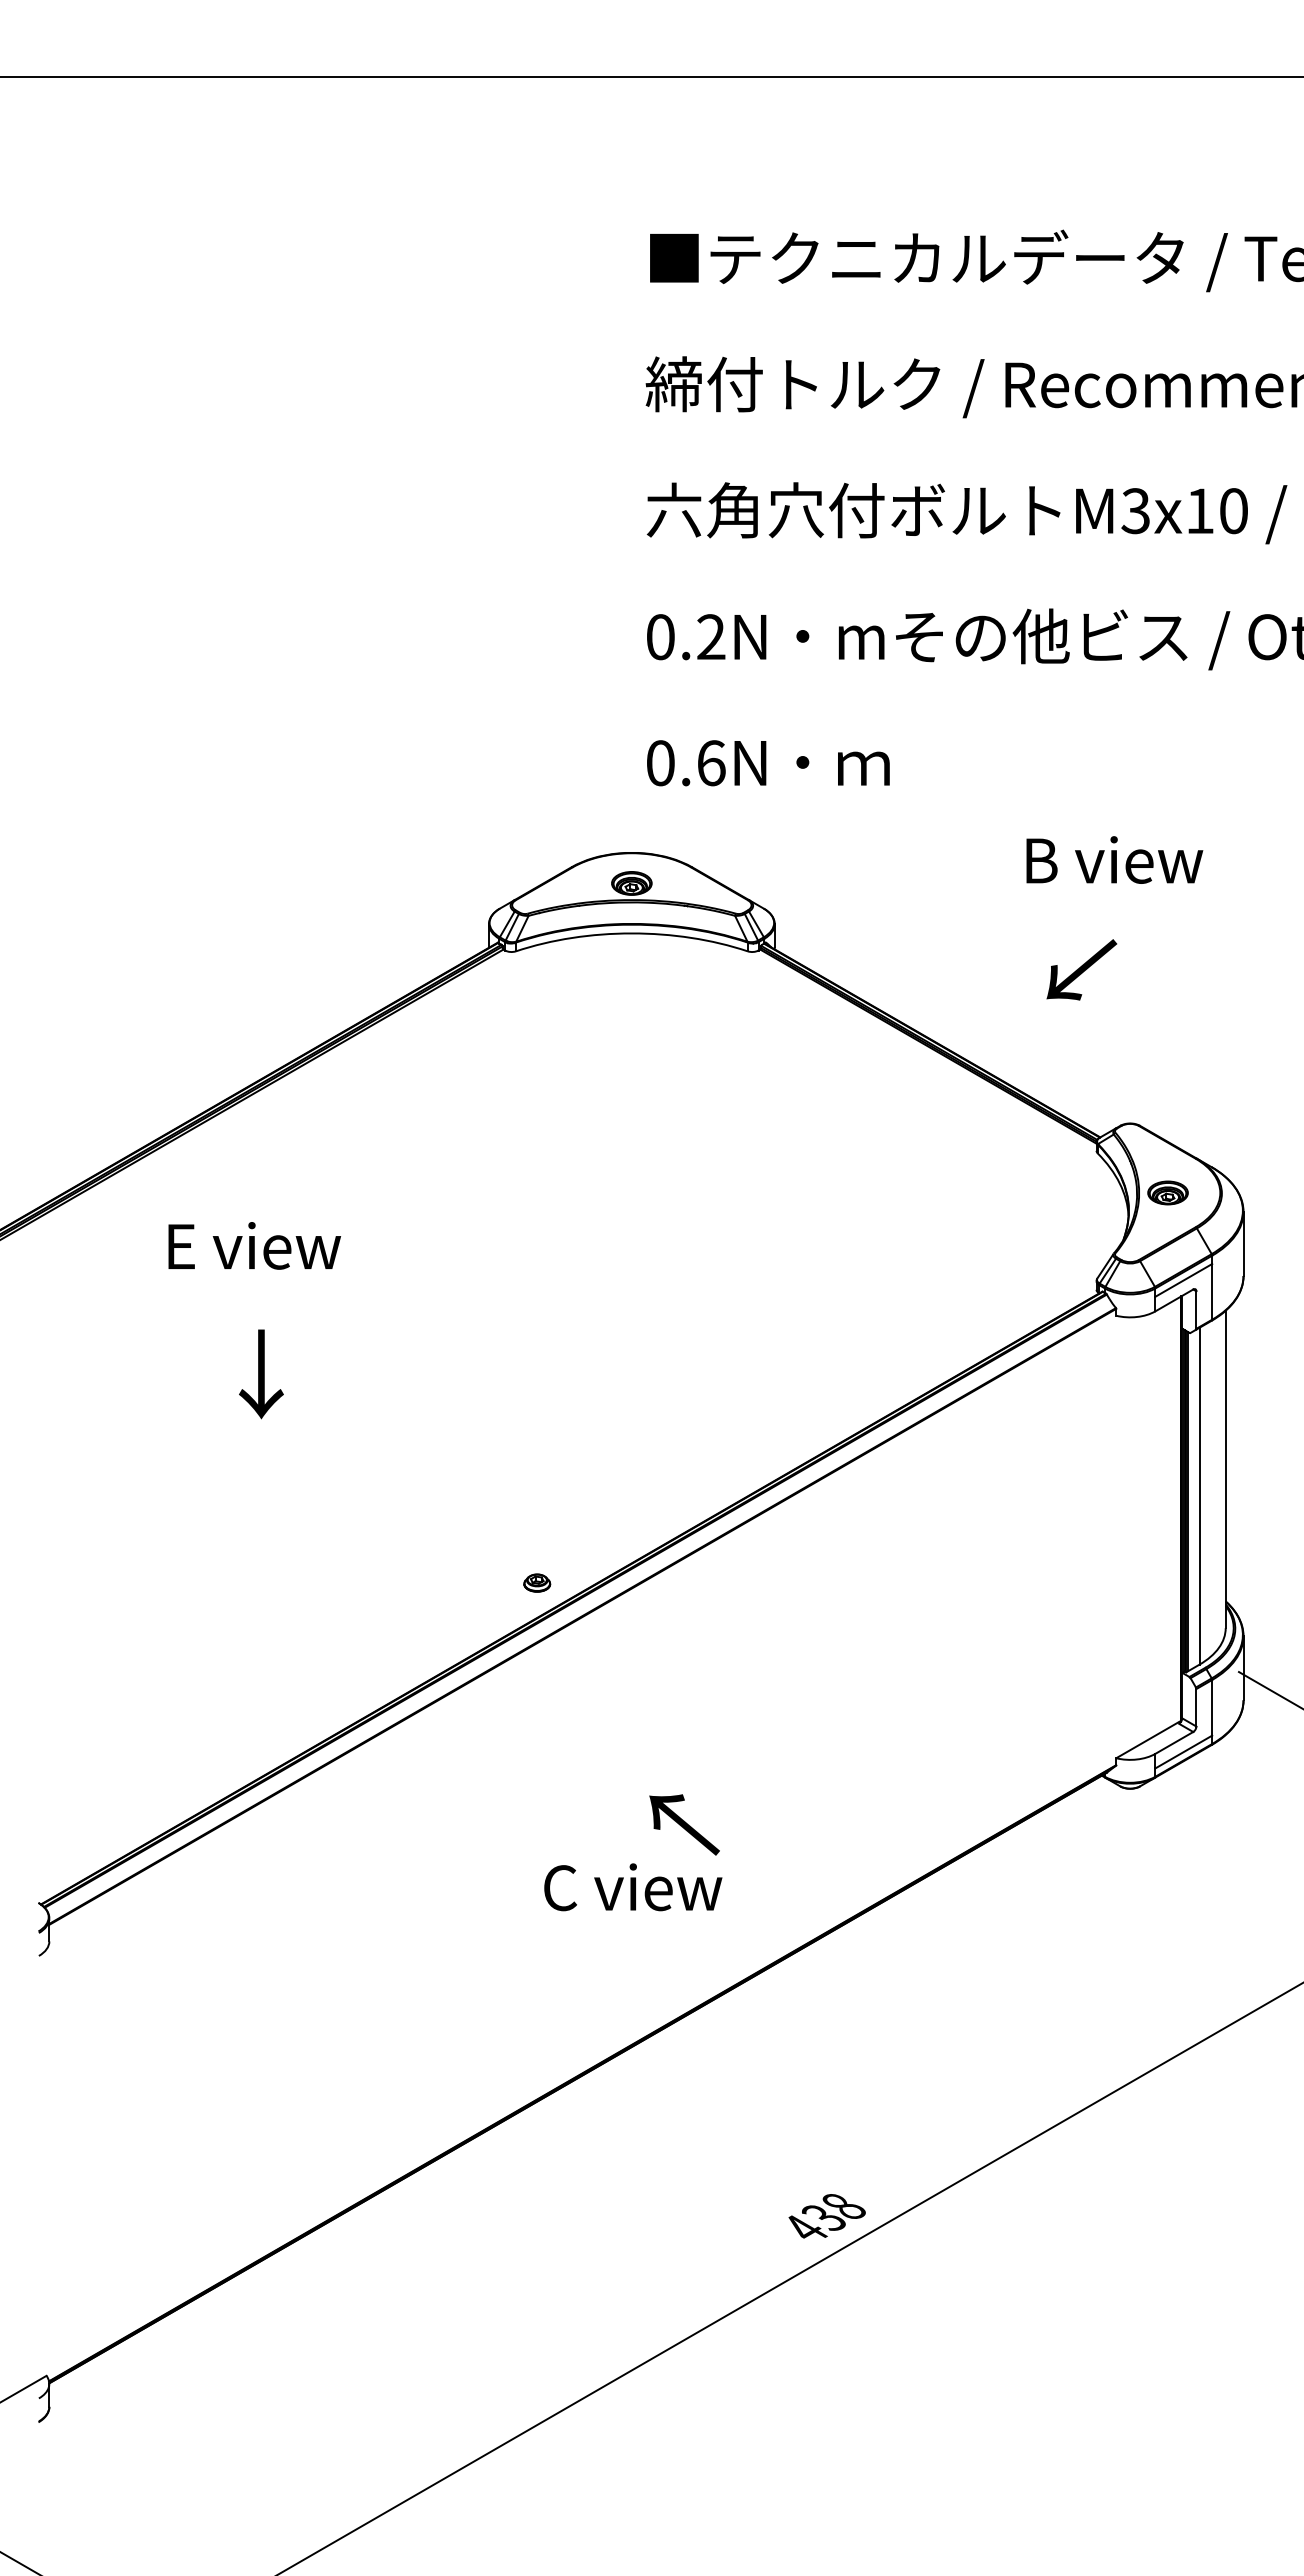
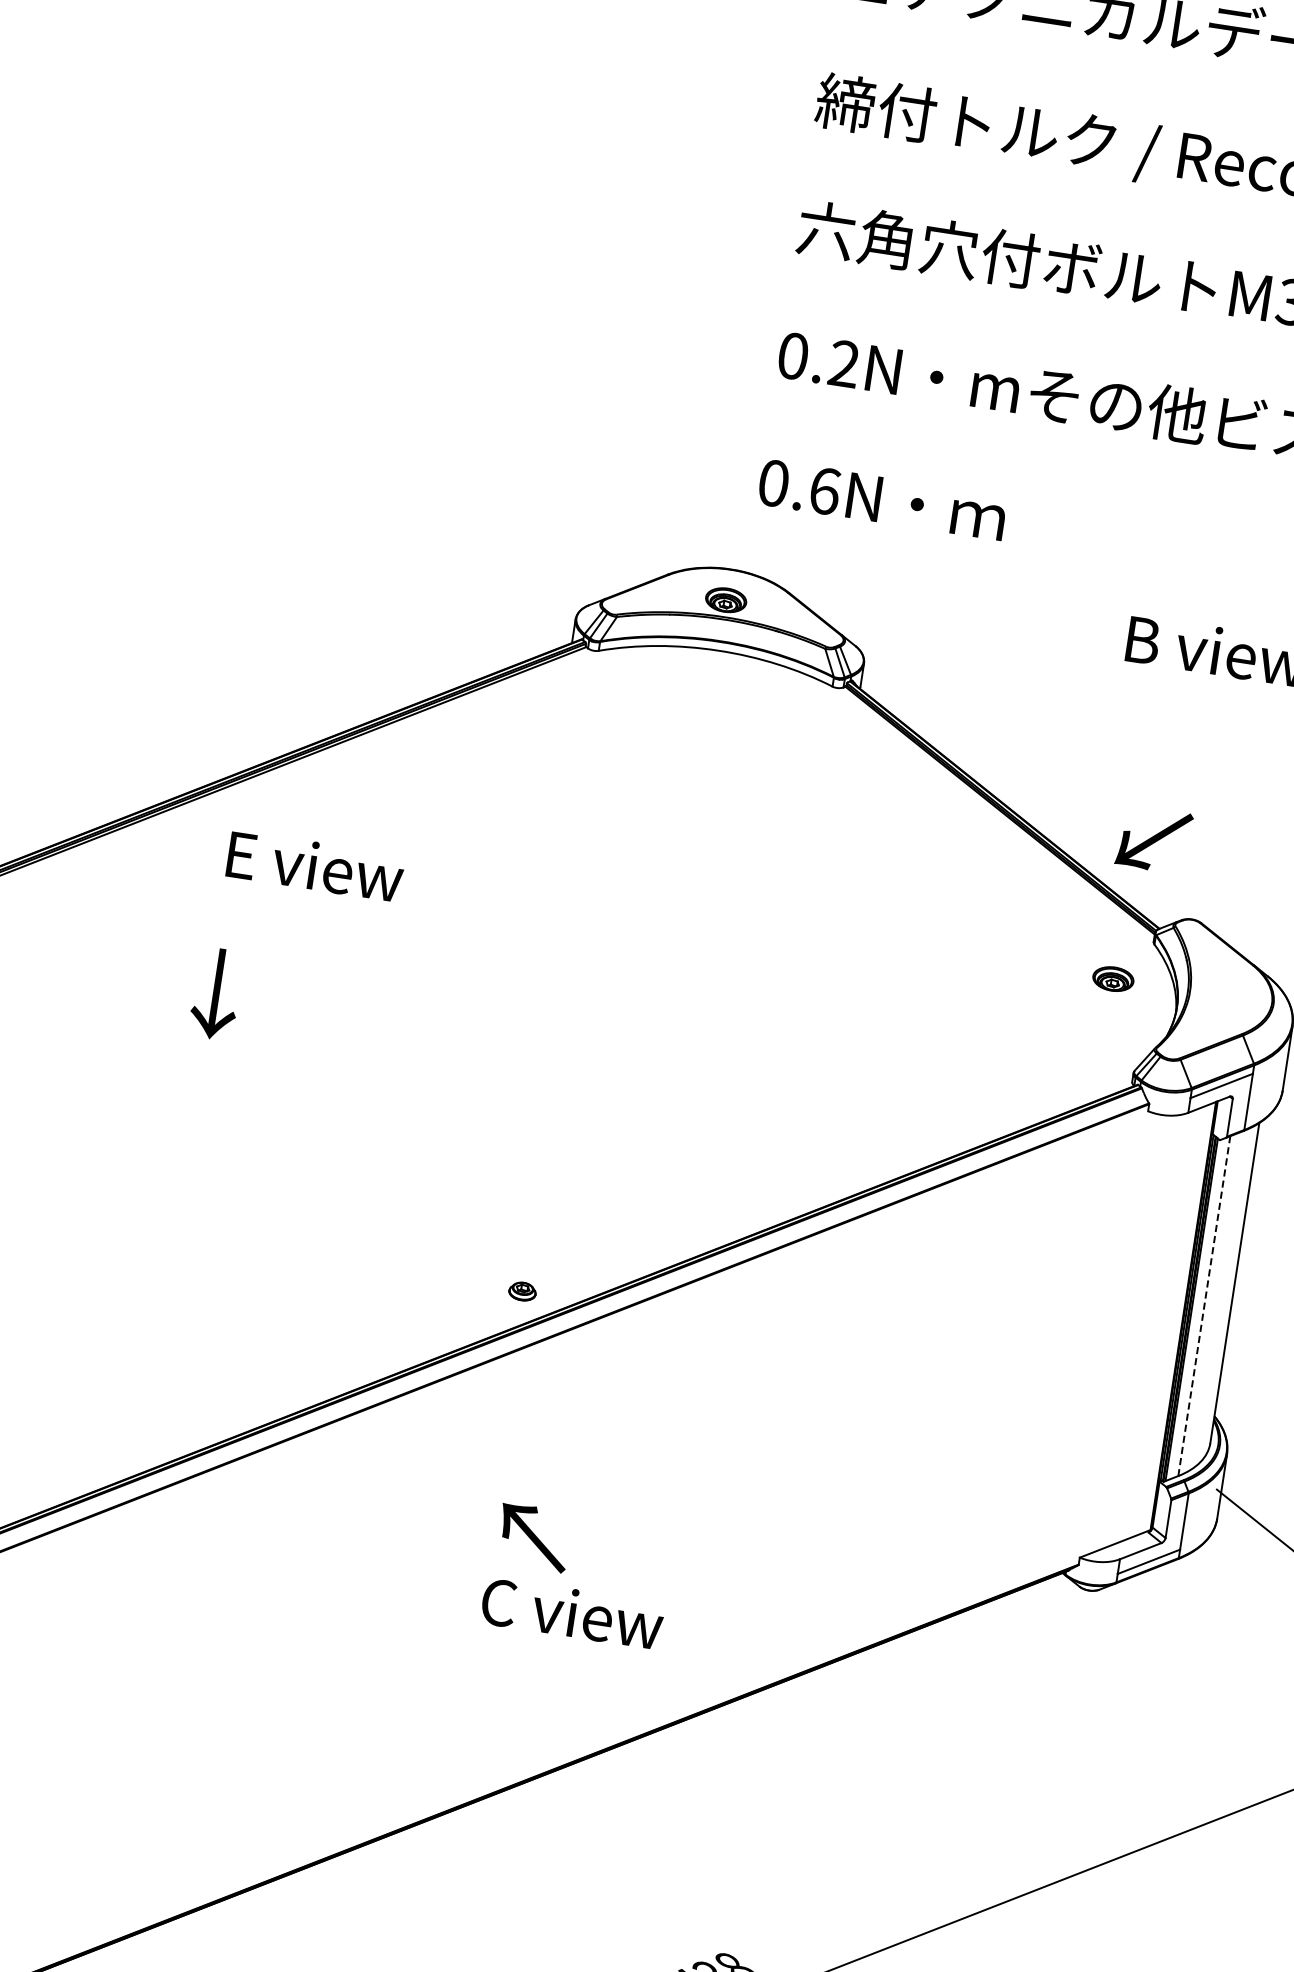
text: (1081, 969) -> (1153, 839), moved
part: (1167, 1192) -> (1112, 978), moved
text: (254, 1245) -> (315, 865), moved
text: (261, 1374) -> (216, 994), moved
line: (1199, 1496) -> (1204, 1306), solid -> dashed
text: (684, 1824) -> (533, 1537), moved

